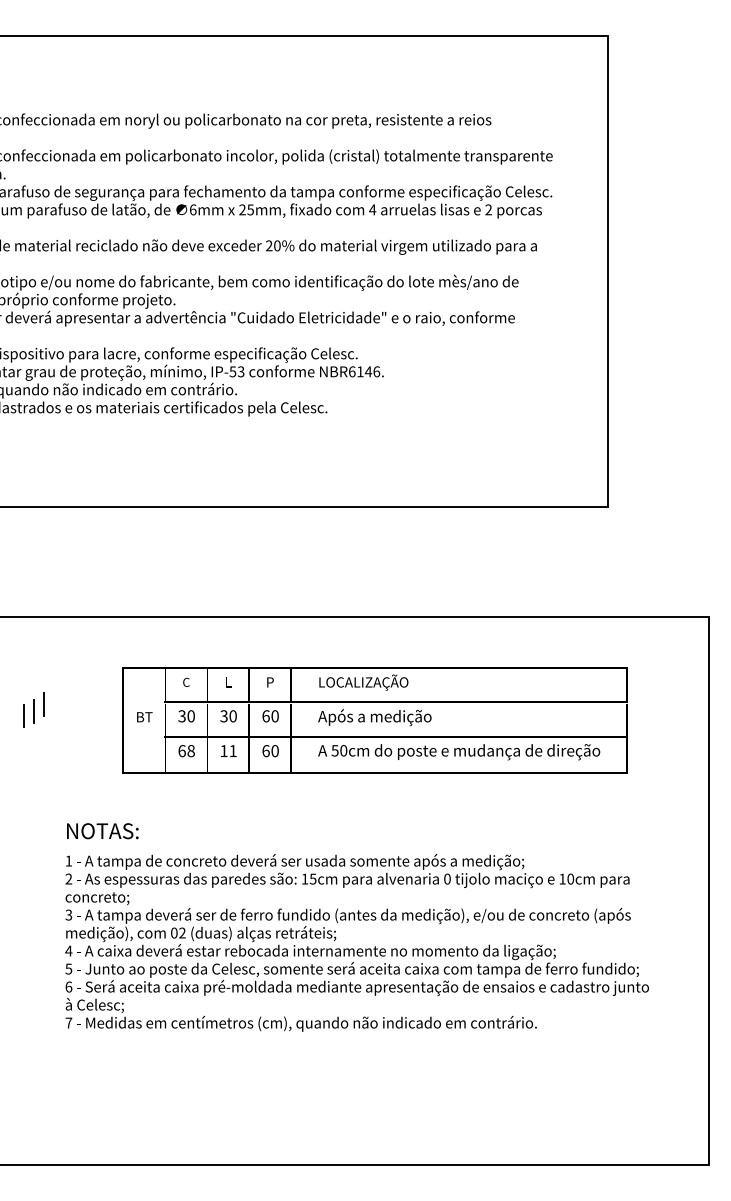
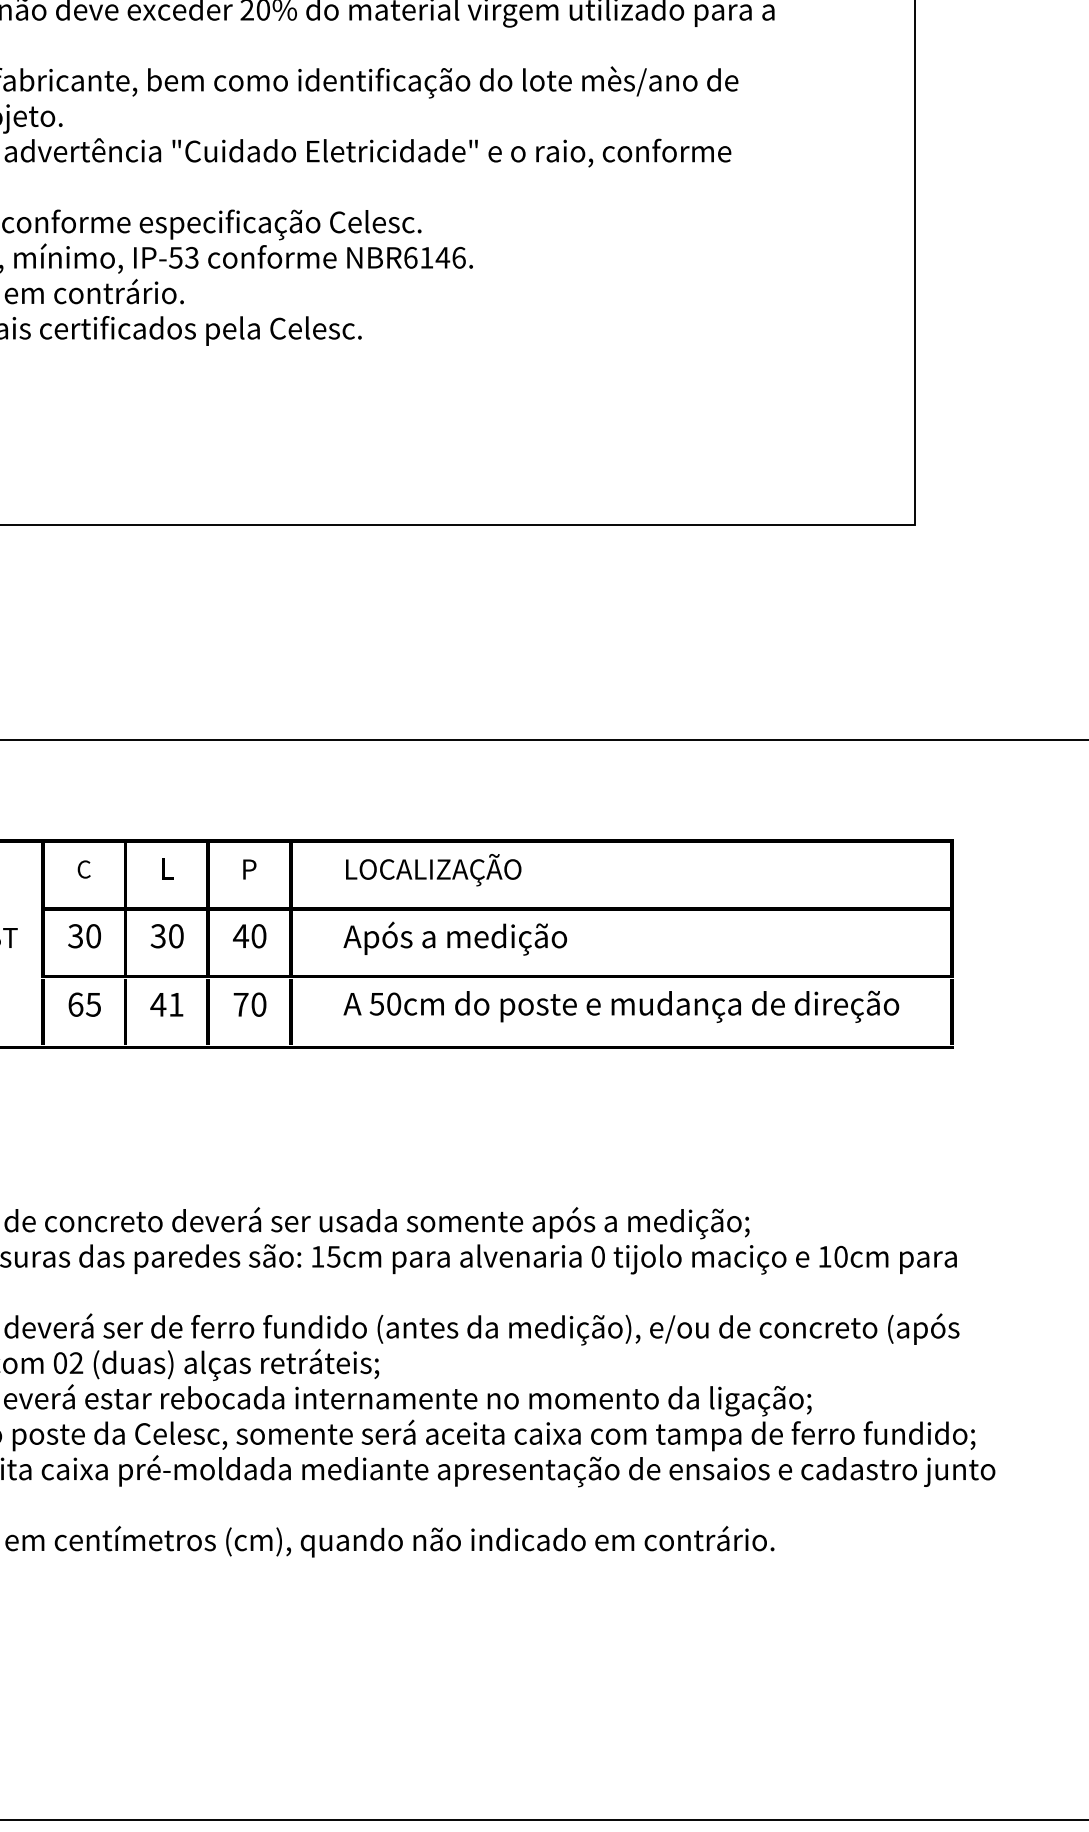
text: (266, 716) -> (241, 936), 60 -> 40
text: (190, 751) -> (92, 1005), 68 -> 65
text: (224, 751) -> (159, 1005), 11 -> 41
text: (265, 751) -> (239, 1005), 60 -> 70

